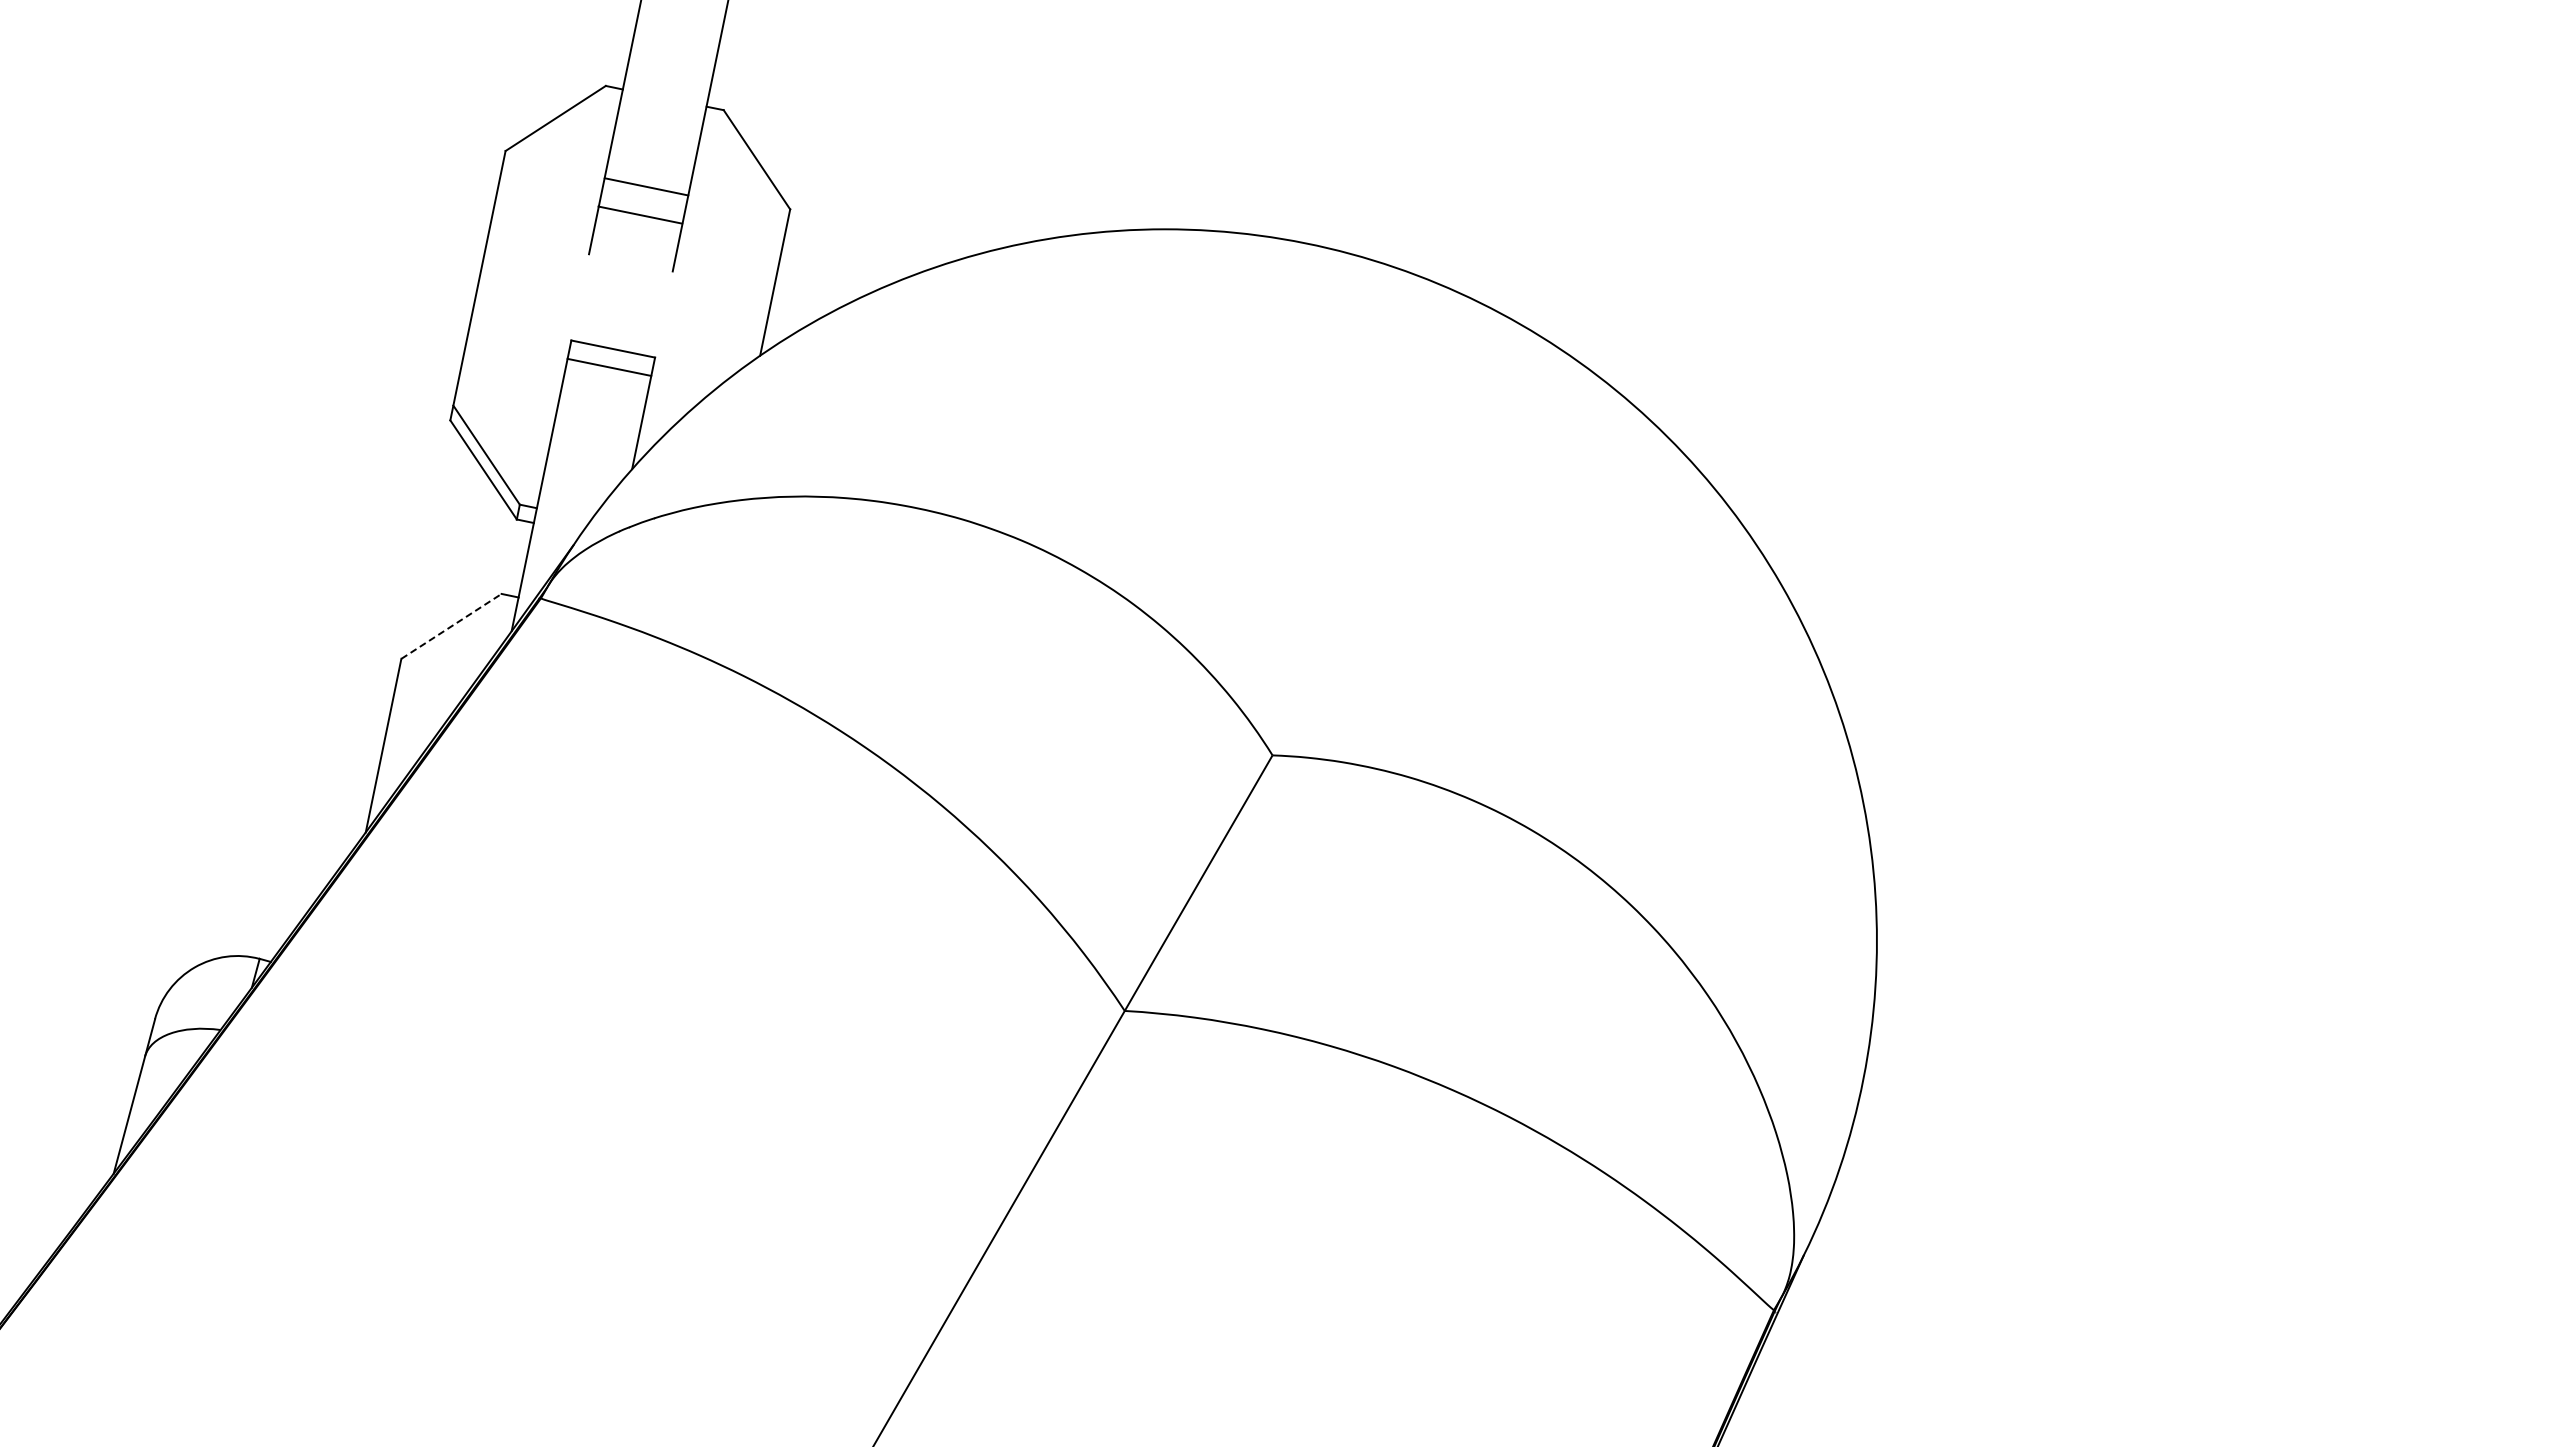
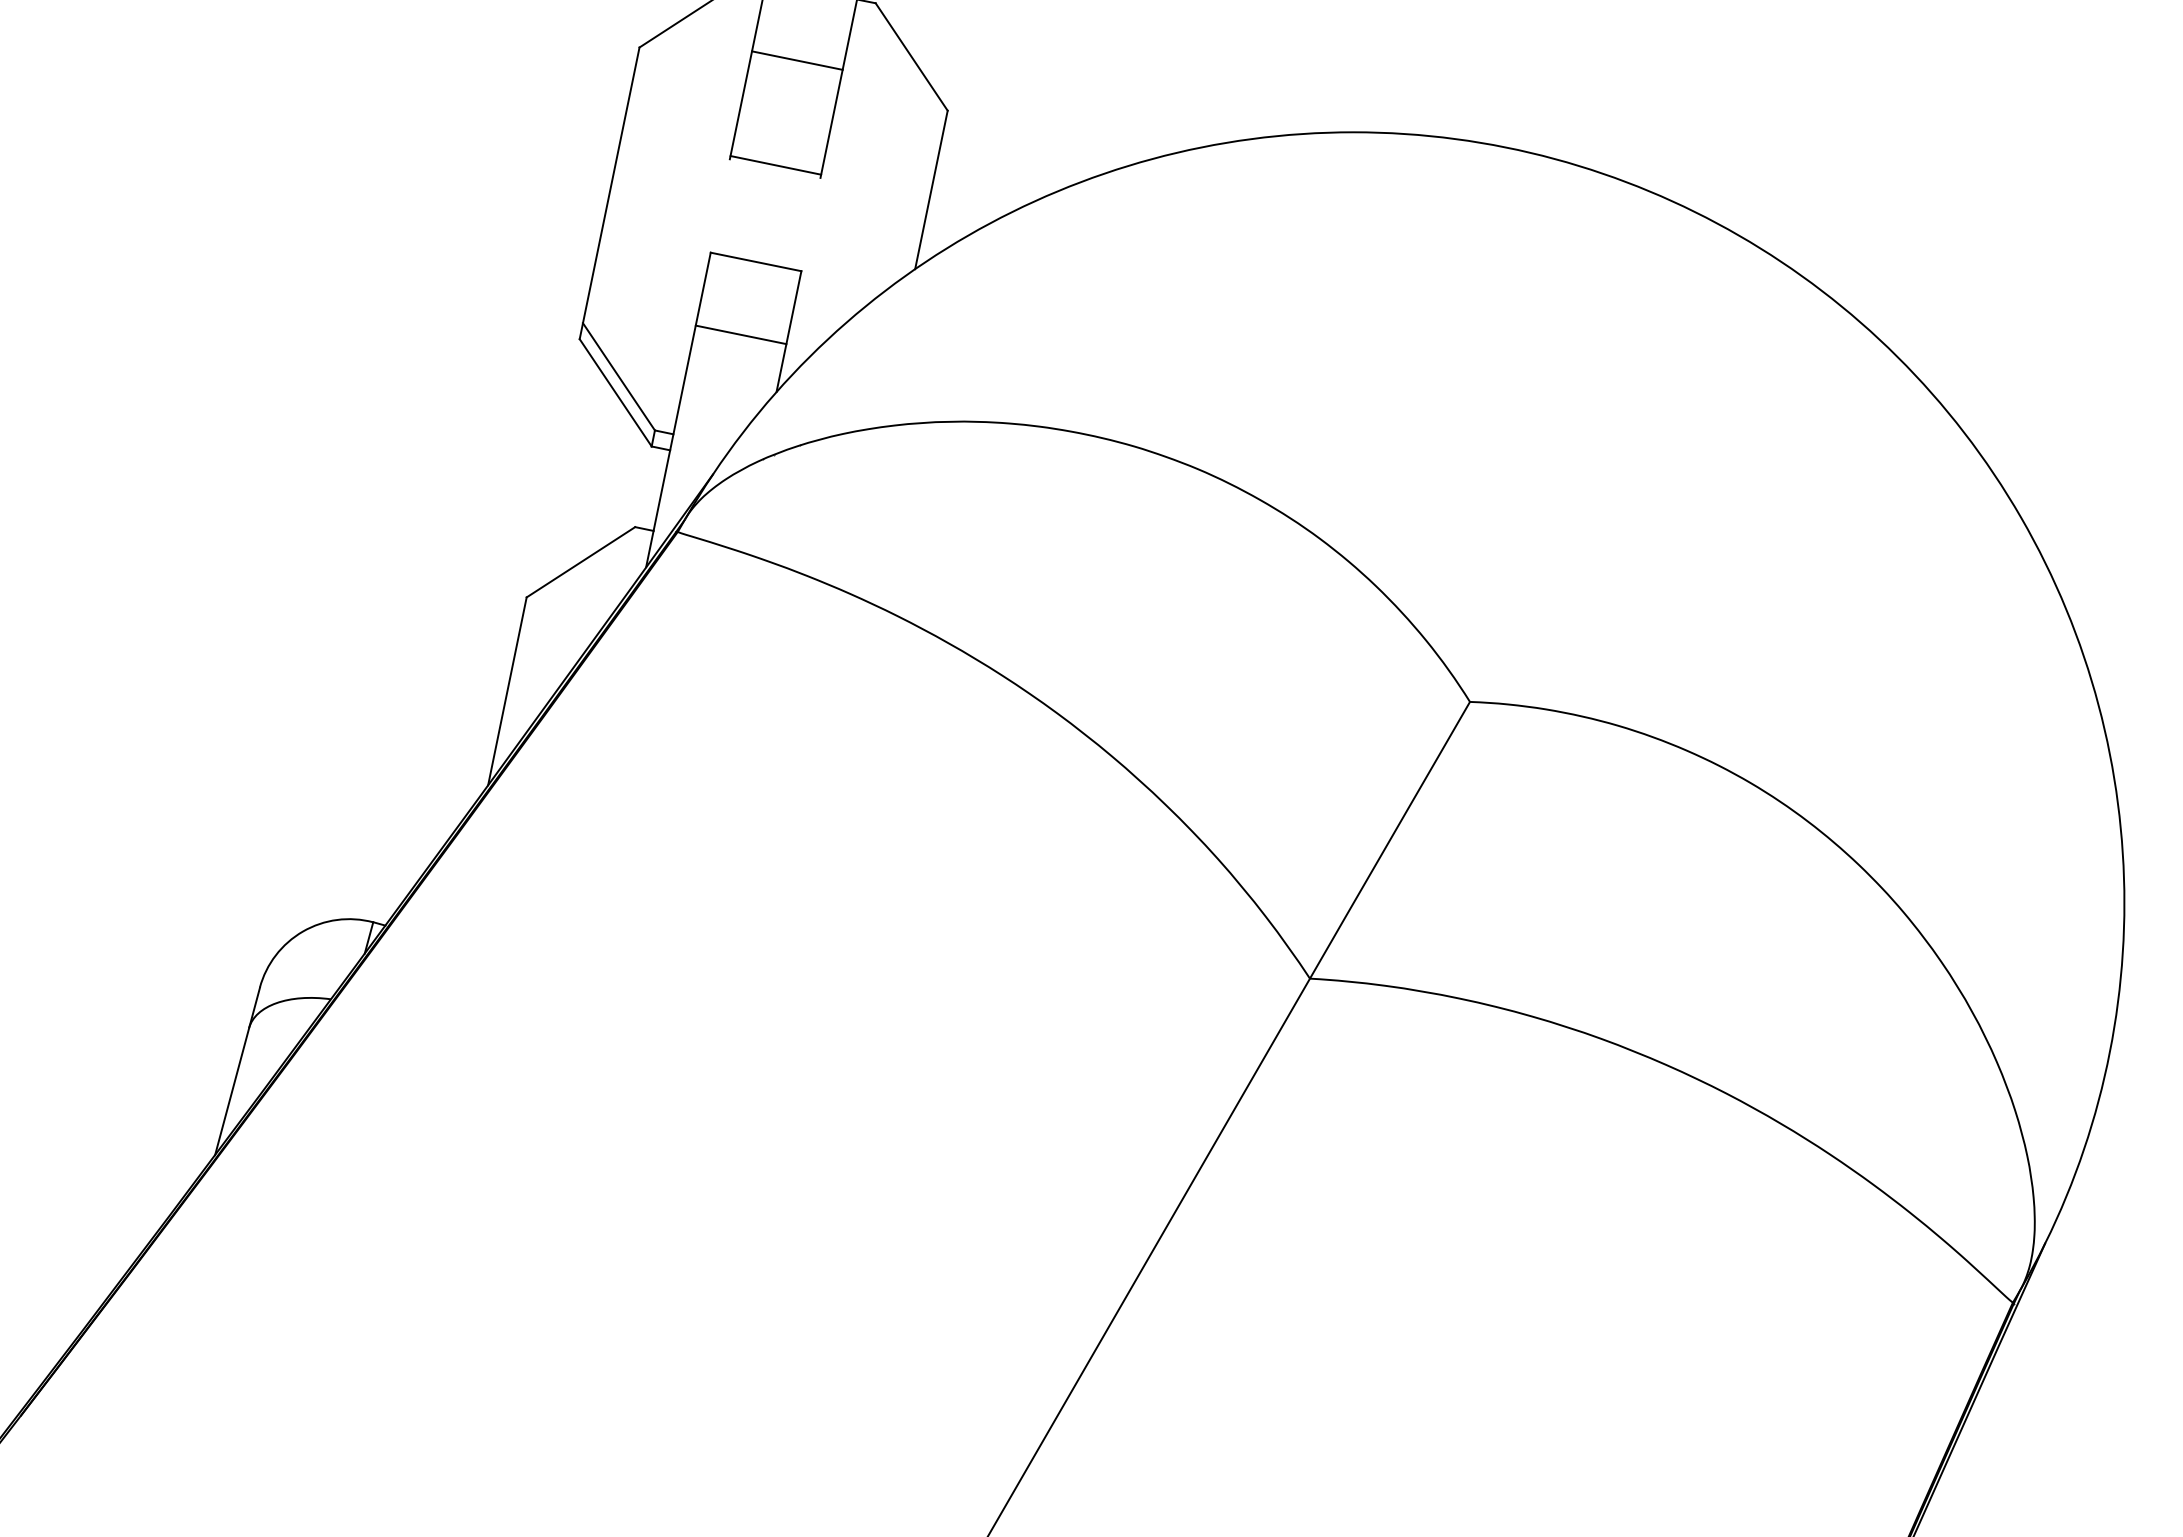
line: (646, 186) -> (775, 164), moved
line: (640, 214) -> (797, 59), moved
line: (609, 366) -> (741, 333), moved
line: (451, 626) -> (580, 562), dashed -> solid

